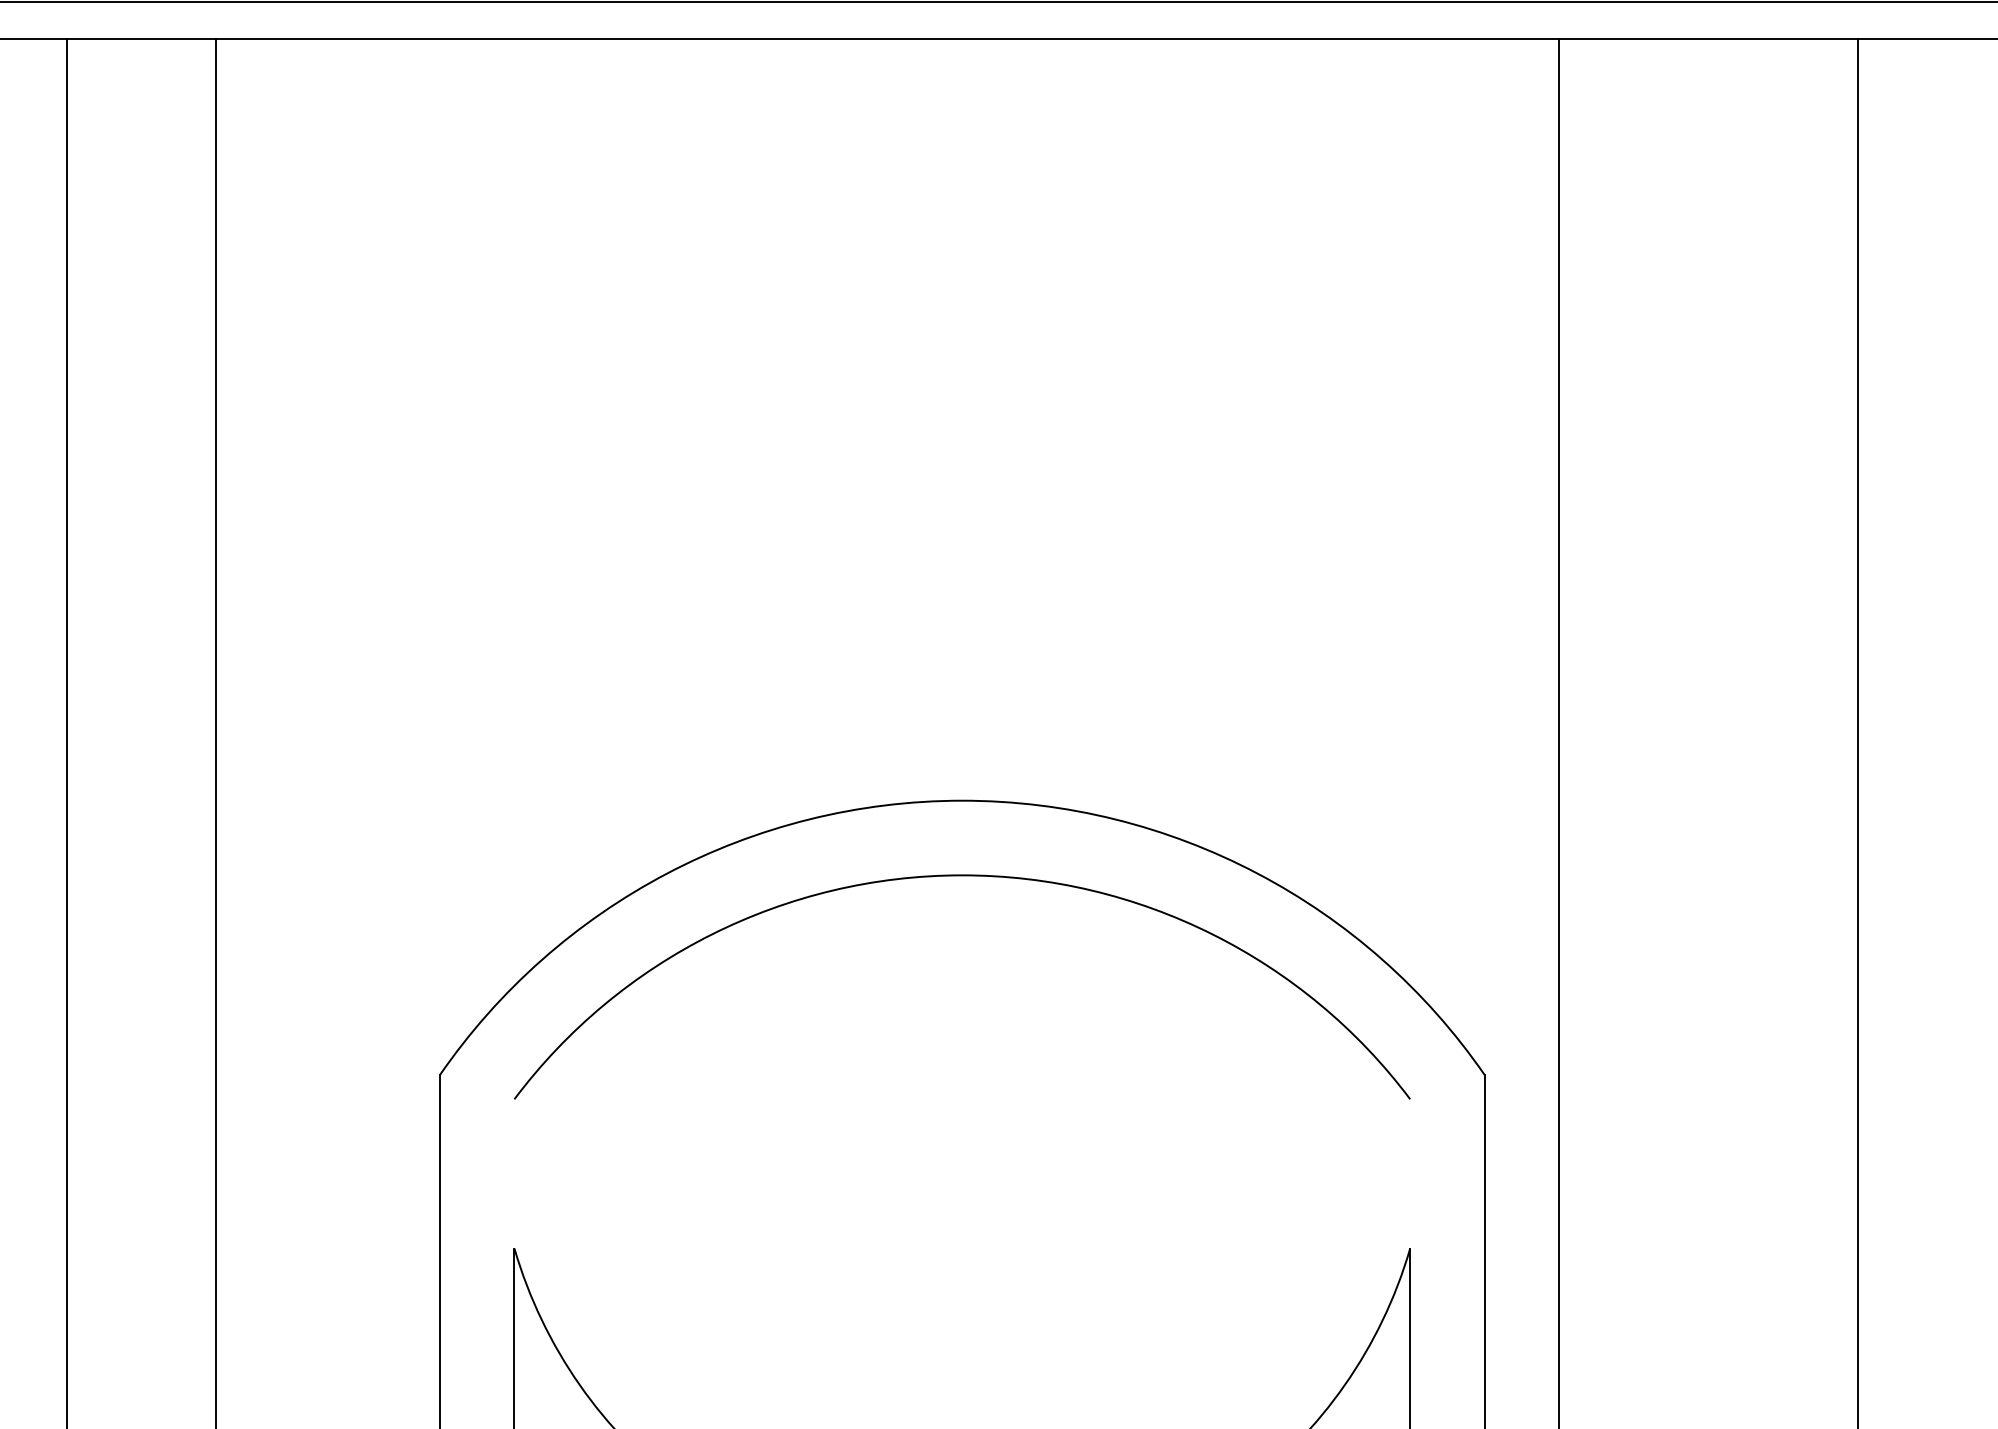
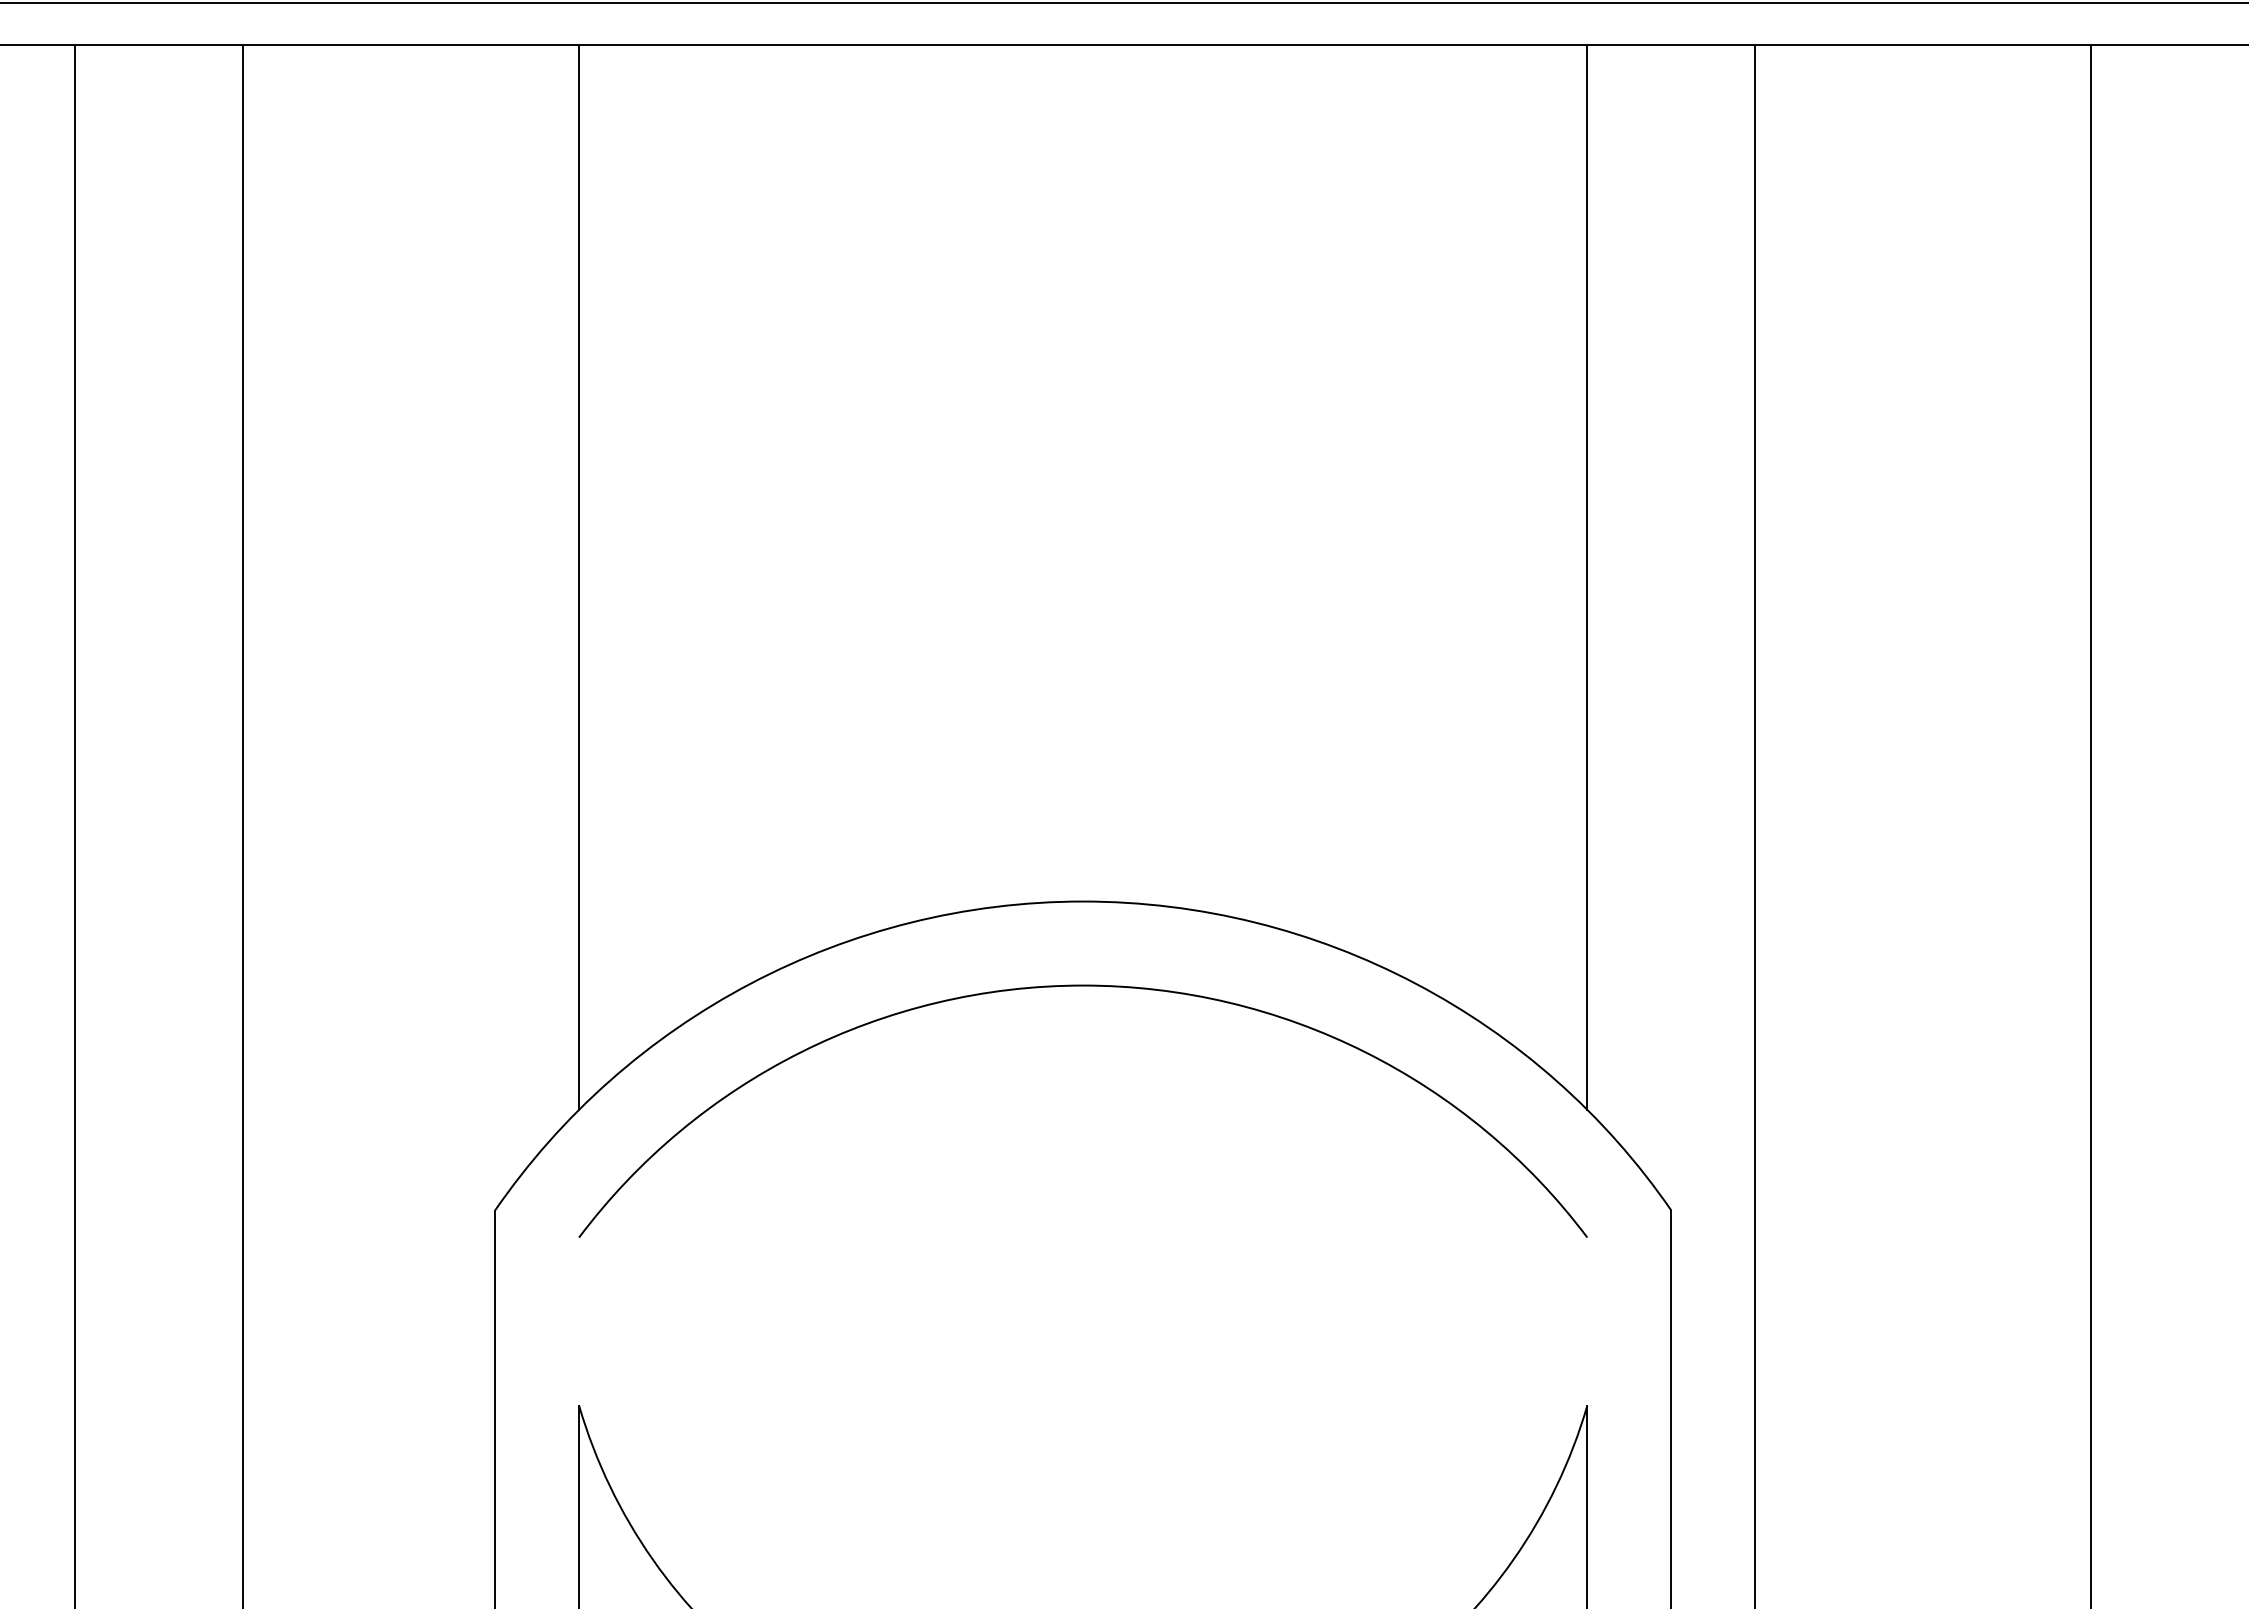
line: (514, 511) -> (579, 576), added
line: (1410, 511) -> (1587, 576), added

